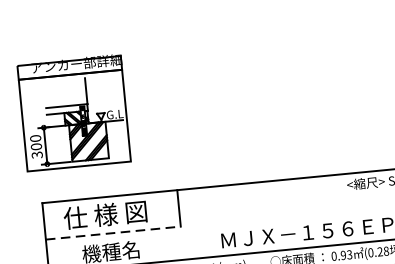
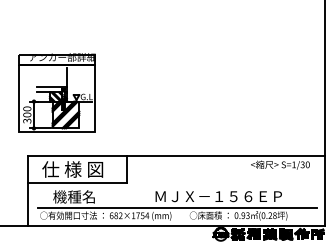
line: (113, 233) -> (77, 183), dashed -> solid

